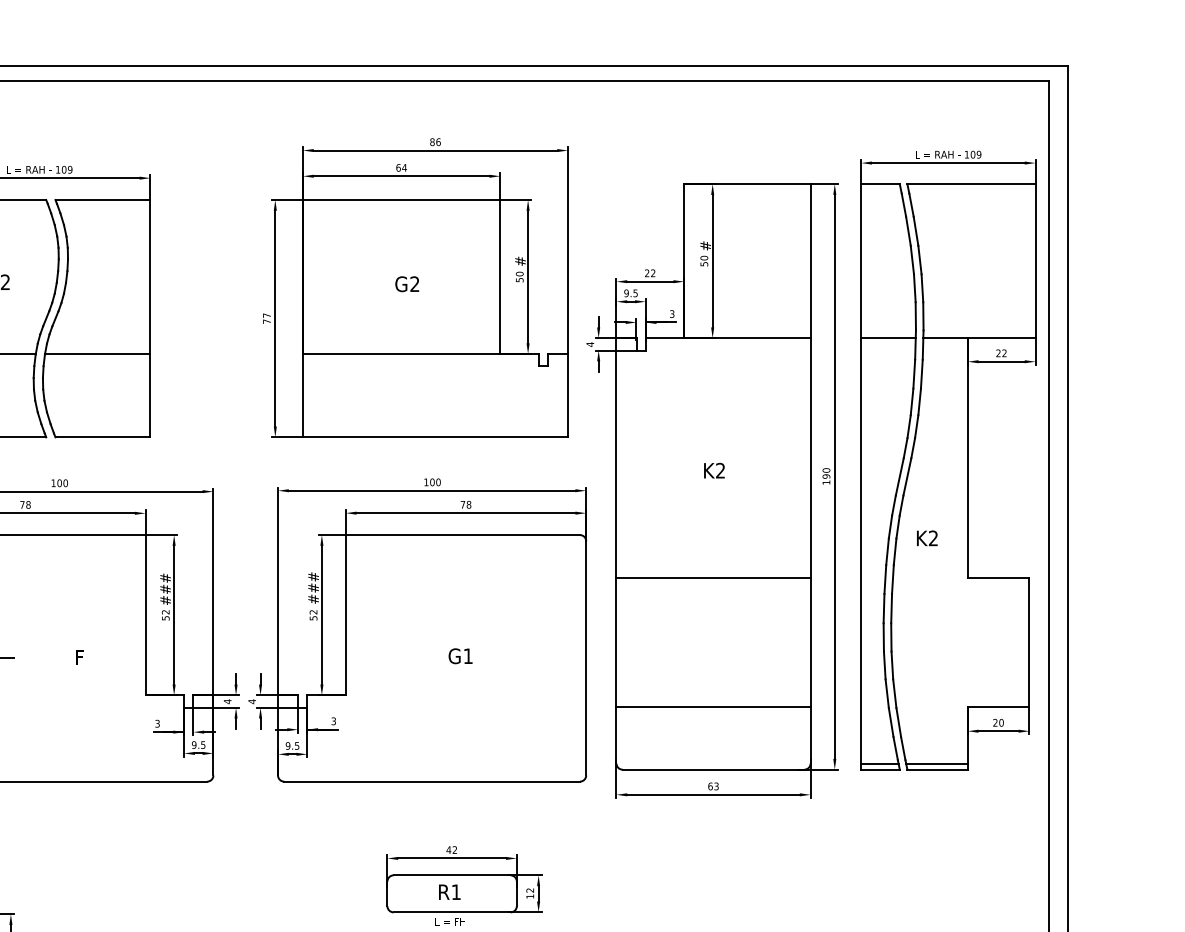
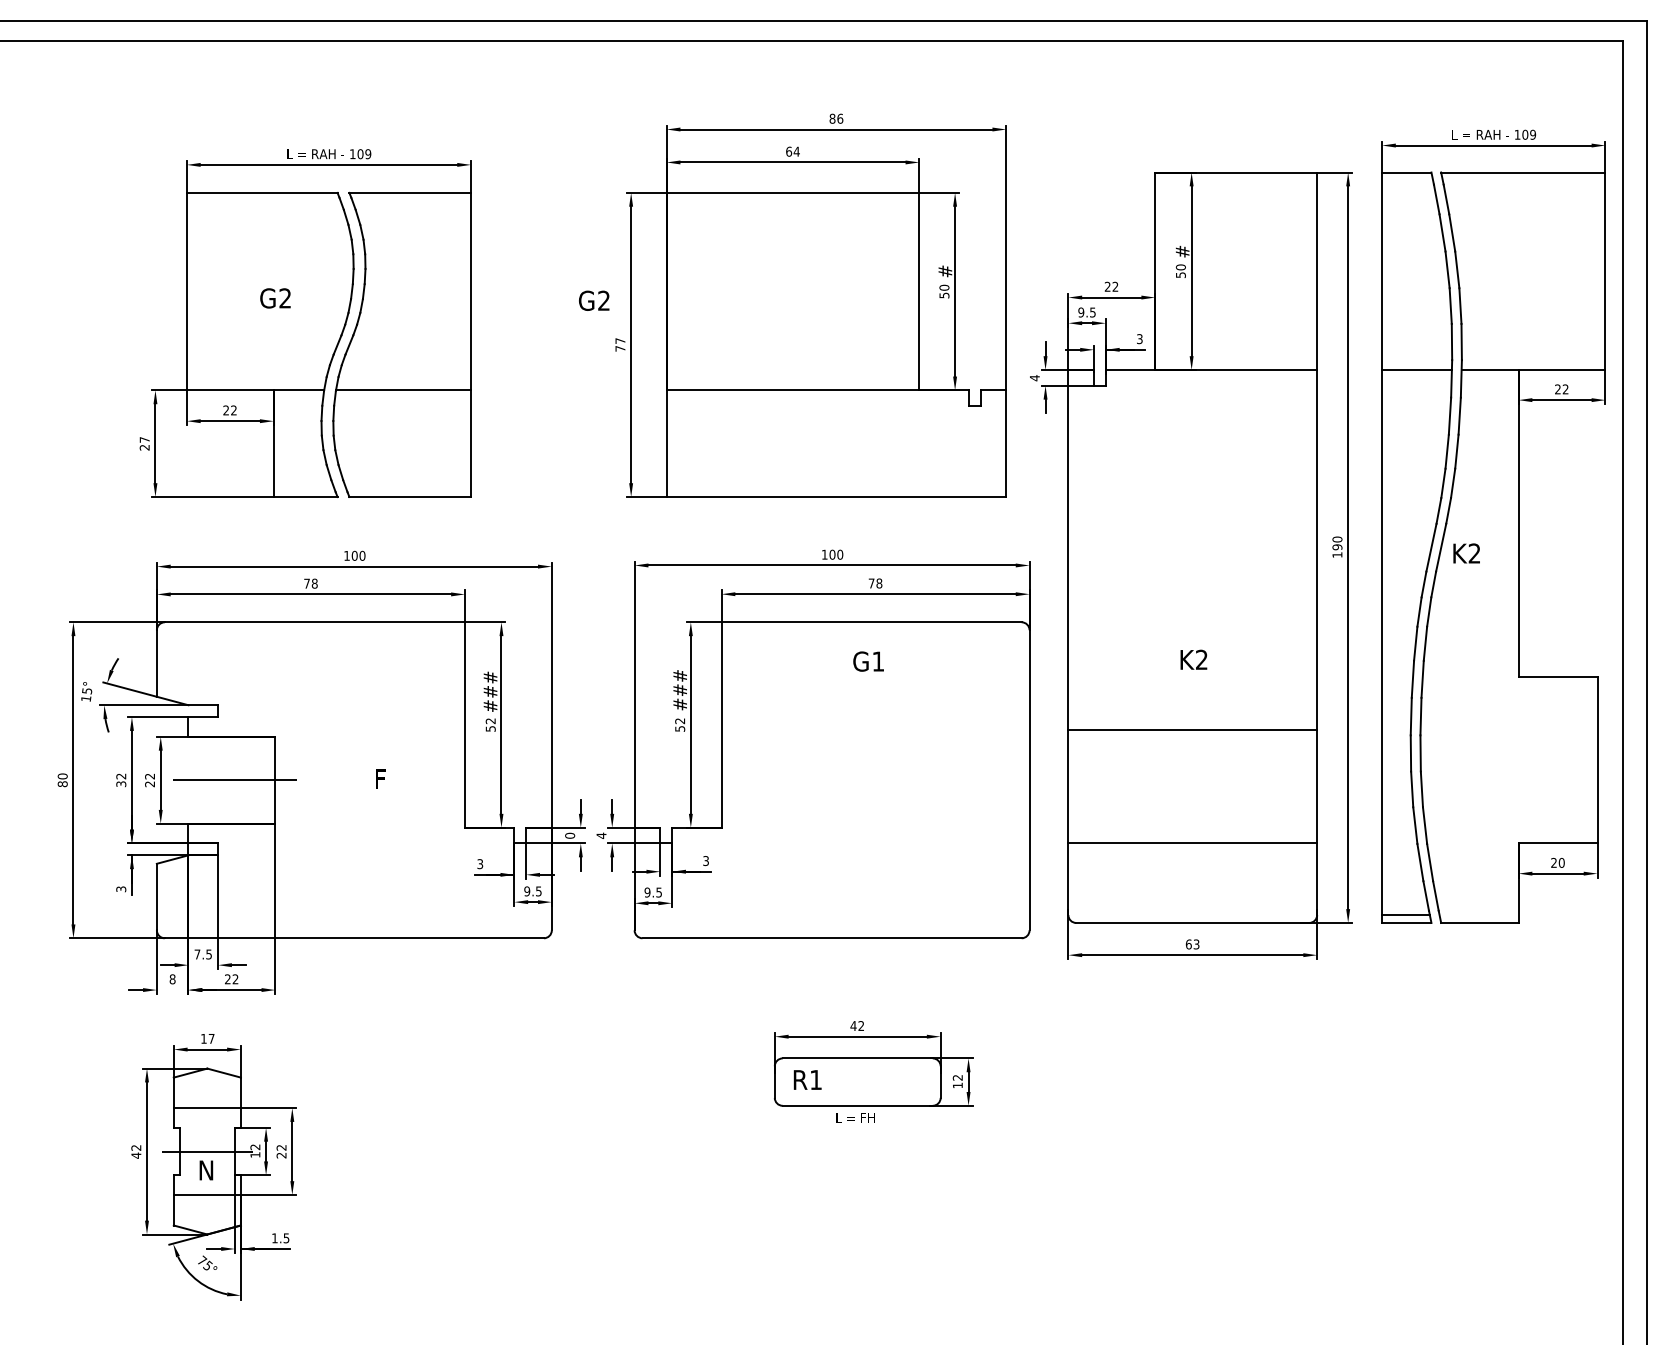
text: (407, 283) -> (594, 300), moved
text: (714, 470) -> (1193, 659), moved
text: (927, 538) -> (1466, 553), moved
line: (713, 578) -> (1192, 730), moved
text: (460, 656) -> (868, 661), moved
text: (227, 701) -> (570, 835), 4 -> 0
line: (936, 763) -> (1478, 915), removed
text: (449, 891) -> (807, 1079), moved

